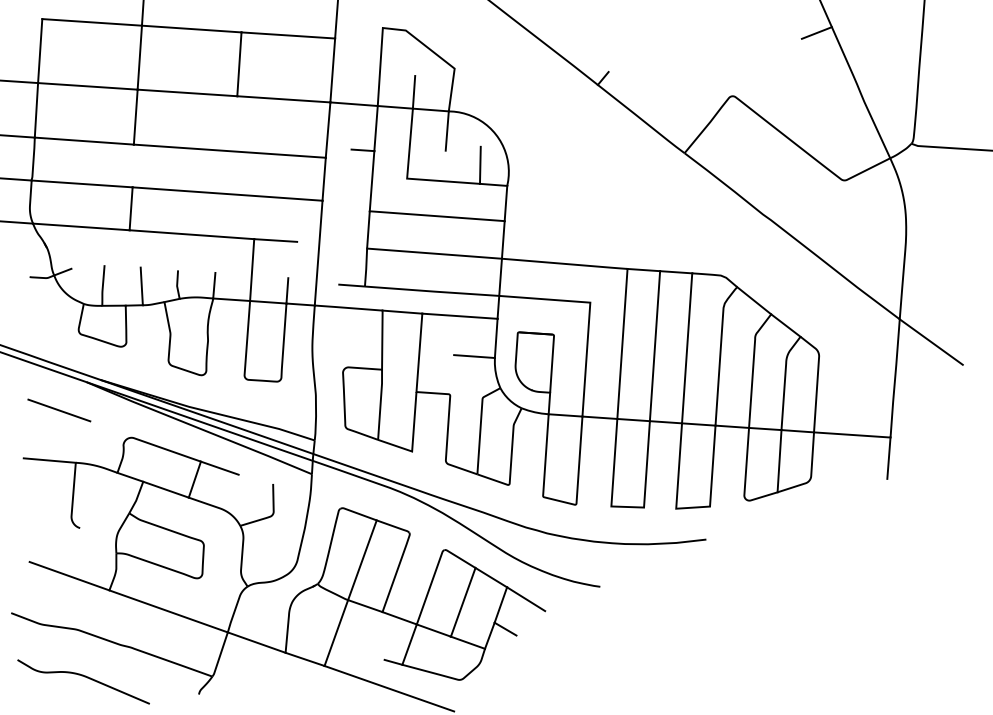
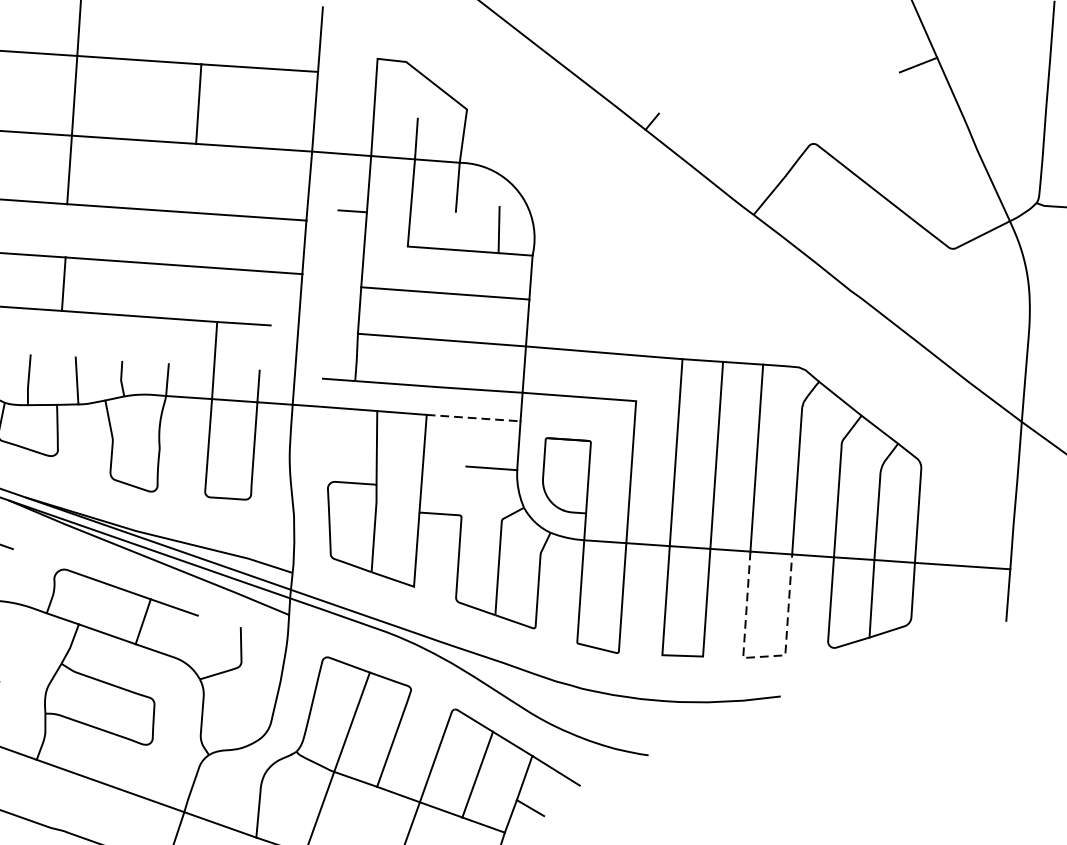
line: (459, 316) -> (473, 418), solid -> dashed
line: (691, 507) -> (762, 656), solid -> dashed

